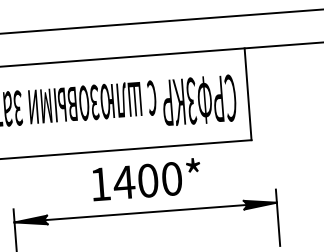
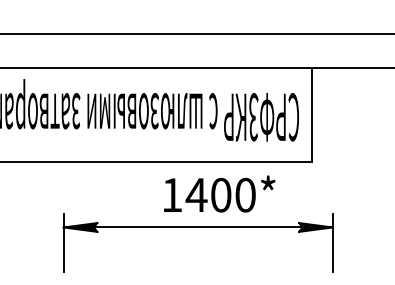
text: (146, 179) -> (219, 193), moved

